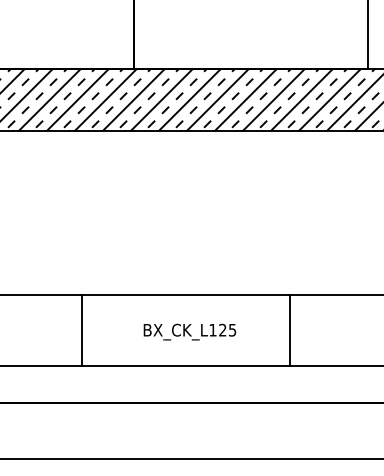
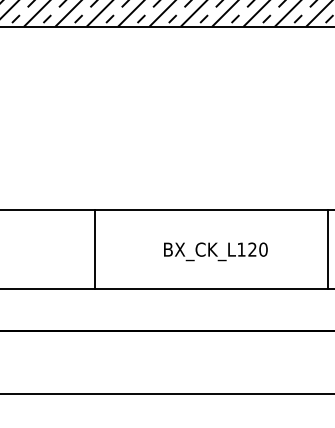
text: (232, 329) -> (263, 248), BX_CK_L125 -> BX_CK_L120

